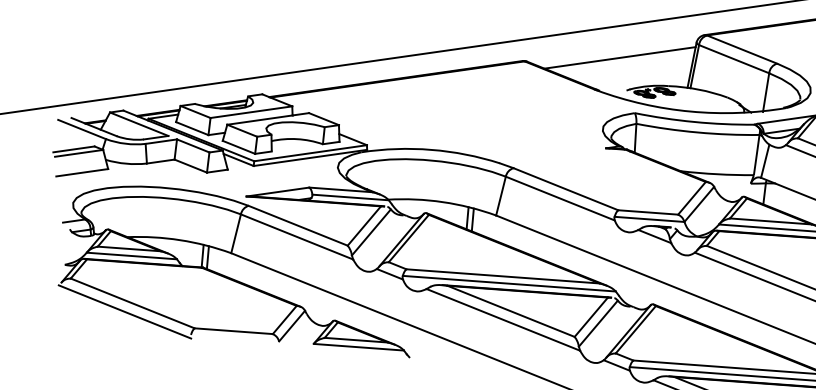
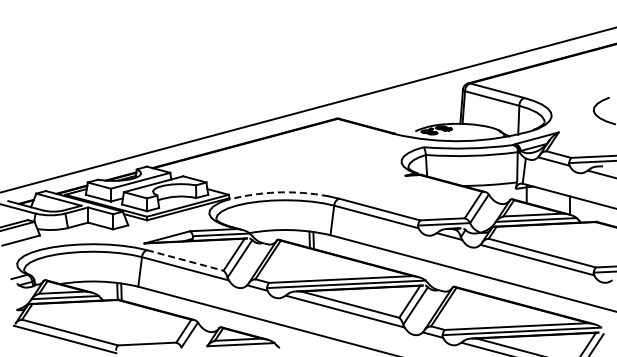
line: (619, 57) -> (407, 107), removed
arc: (430, 149) -> (276, 192), solid -> dashed
line: (298, 225) -> (185, 260), solid -> dashed

